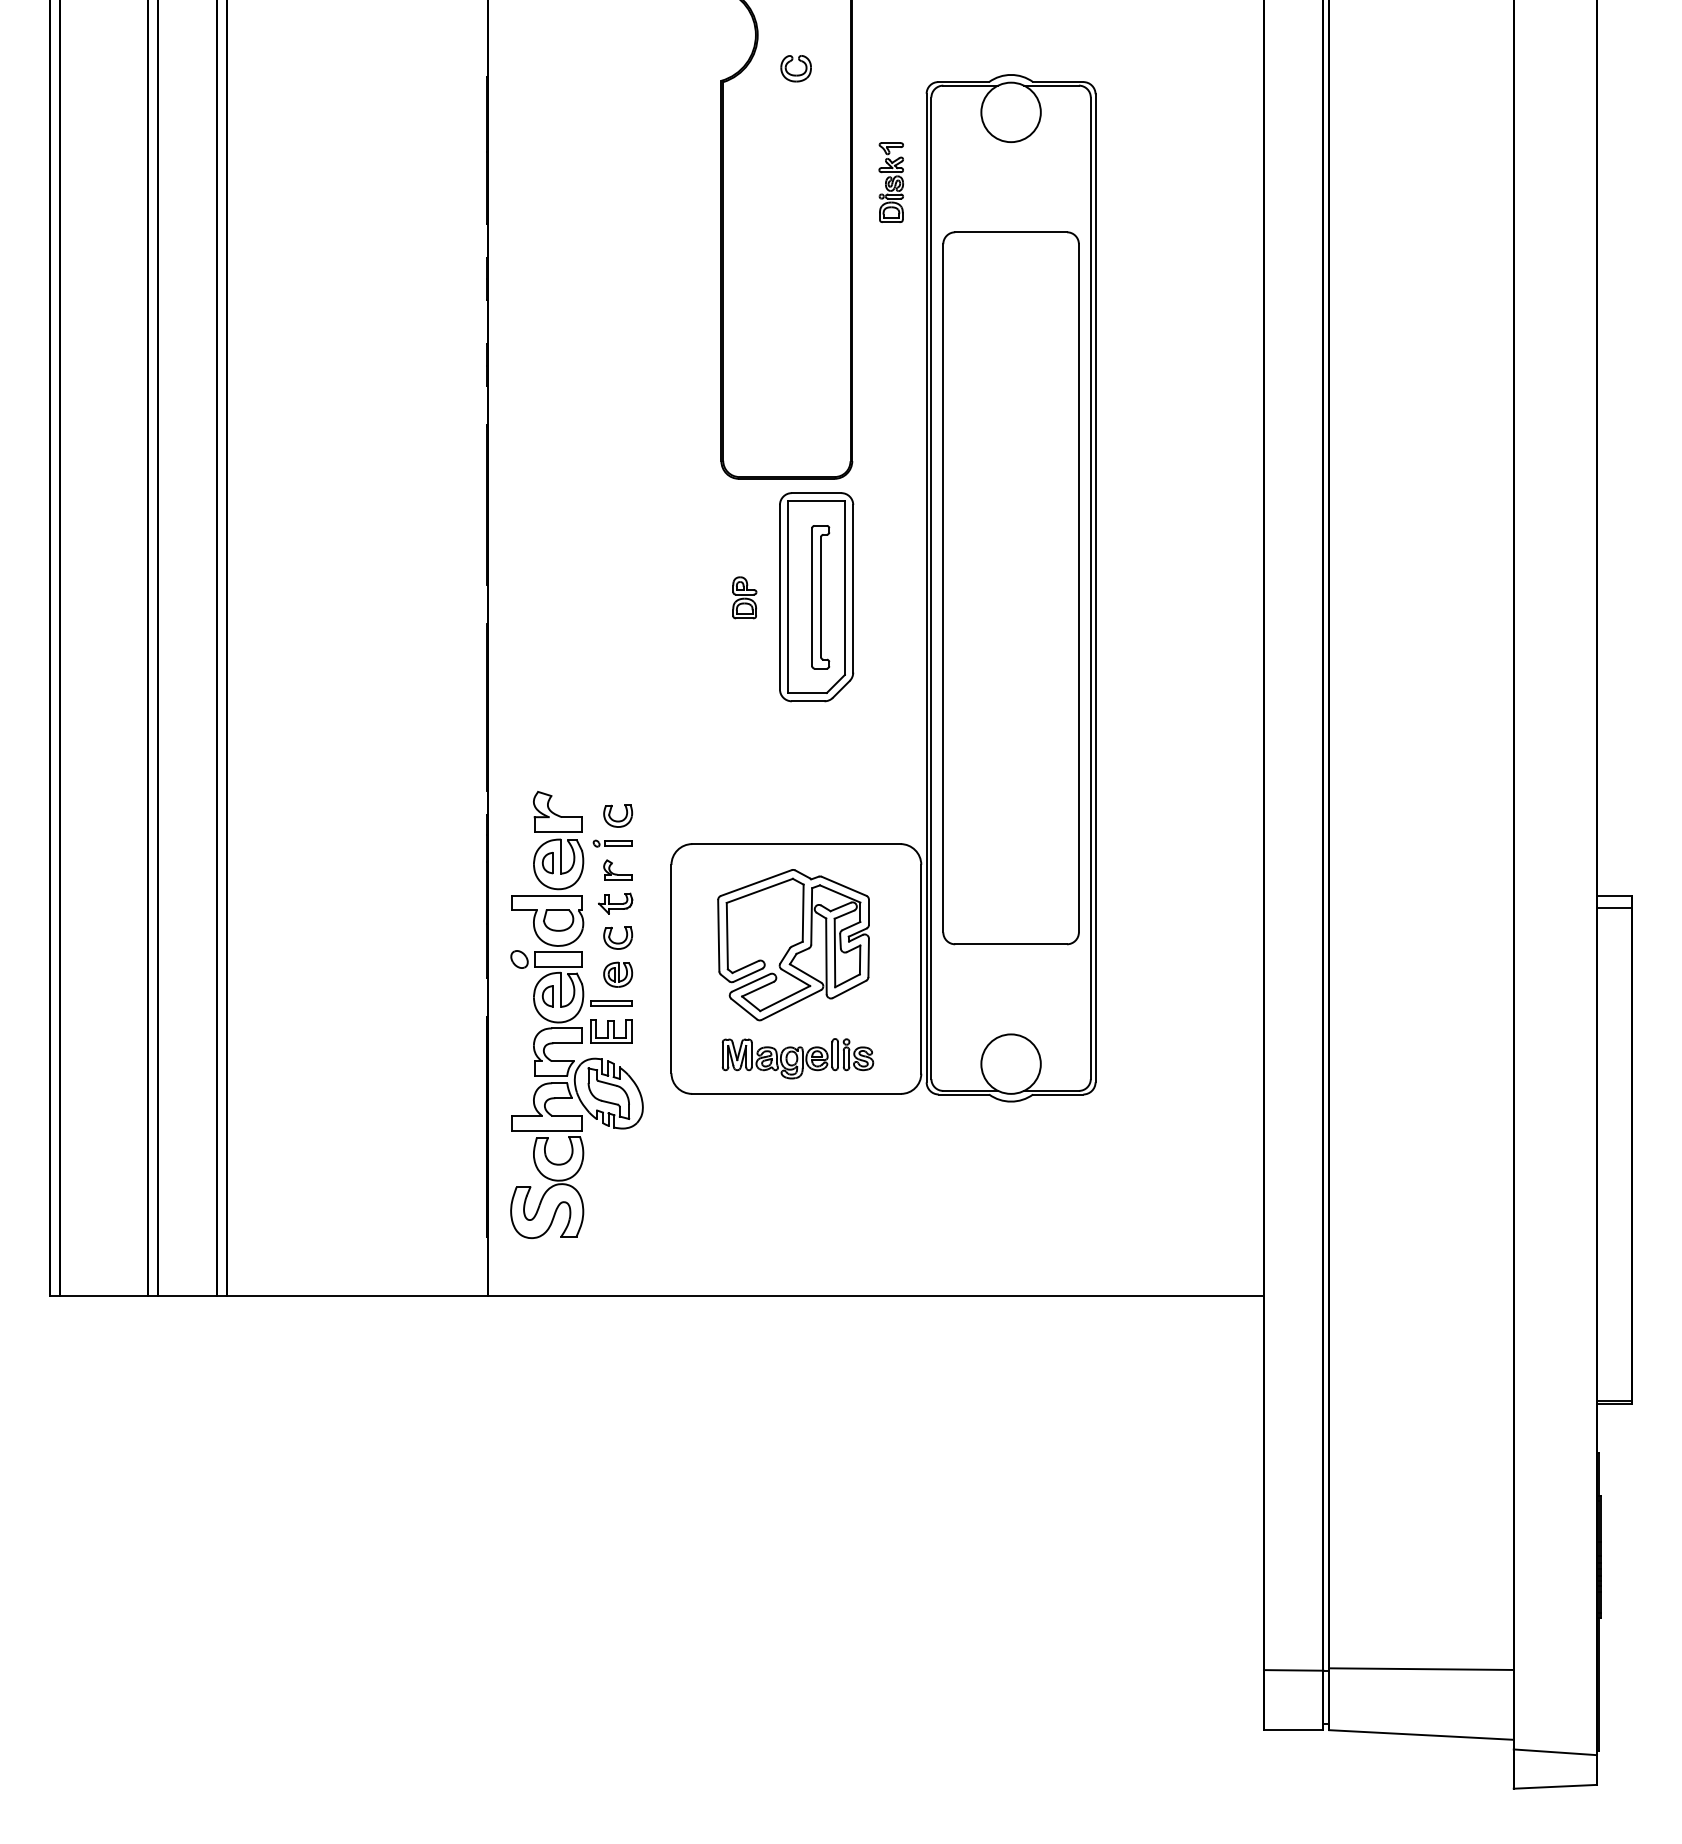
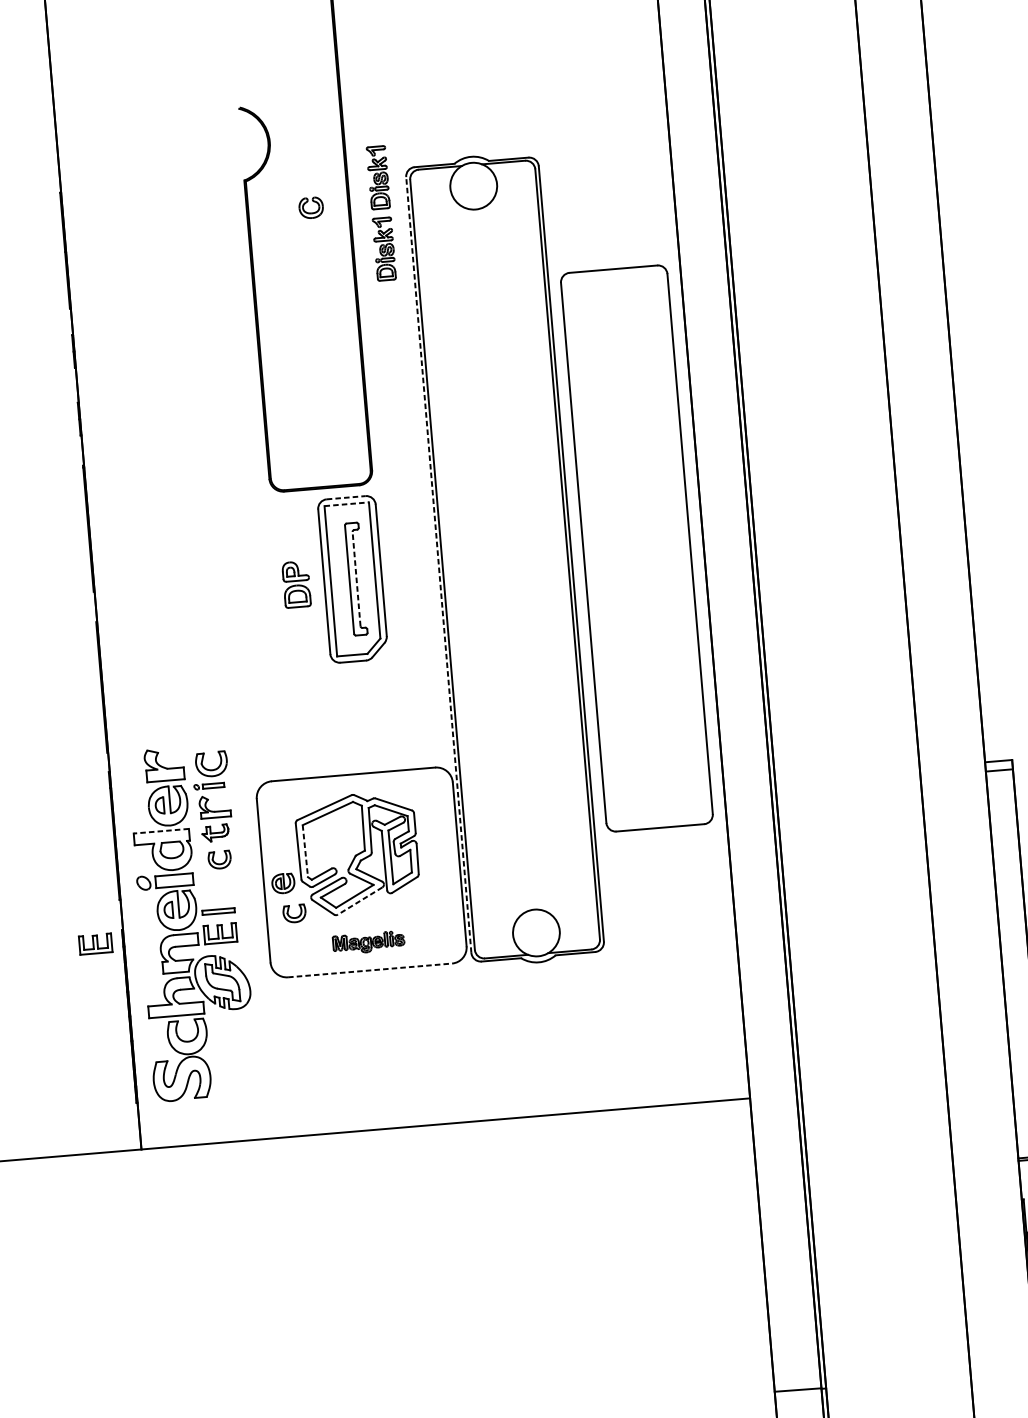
part: (795, 68) -> (310, 207), moved
part: (890, 91) -> (377, 177), added
line: (816, 493) -> (346, 498), solid -> dashed
line: (817, 501) -> (347, 504), solid -> dashed
line: (926, 587) -> (438, 564), solid -> dashed
part: (1010, 588) -> (636, 548), moved
line: (821, 596) -> (356, 578), solid -> dashed
part: (744, 597) -> (296, 584), size x1.4
part: (618, 815) -> (212, 763), size x1.4
part: (617, 869) -> (214, 806), size x1.4
line: (546, 895) -> (160, 831), solid -> dashed
line: (727, 936) -> (305, 851), solid -> dashed
part: (618, 974) -> (283, 883), moved
line: (790, 1005) -> (359, 901), solid -> dashed
part: (707, 1013) -> (294, 913), added
part: (452, 1031) -> (95, 944), added
part: (797, 1058) -> (368, 942), size x0.6
line: (797, 1093) -> (370, 970), solid -> dashed
line: (1421, 1668) -> (898, 1380), removed

